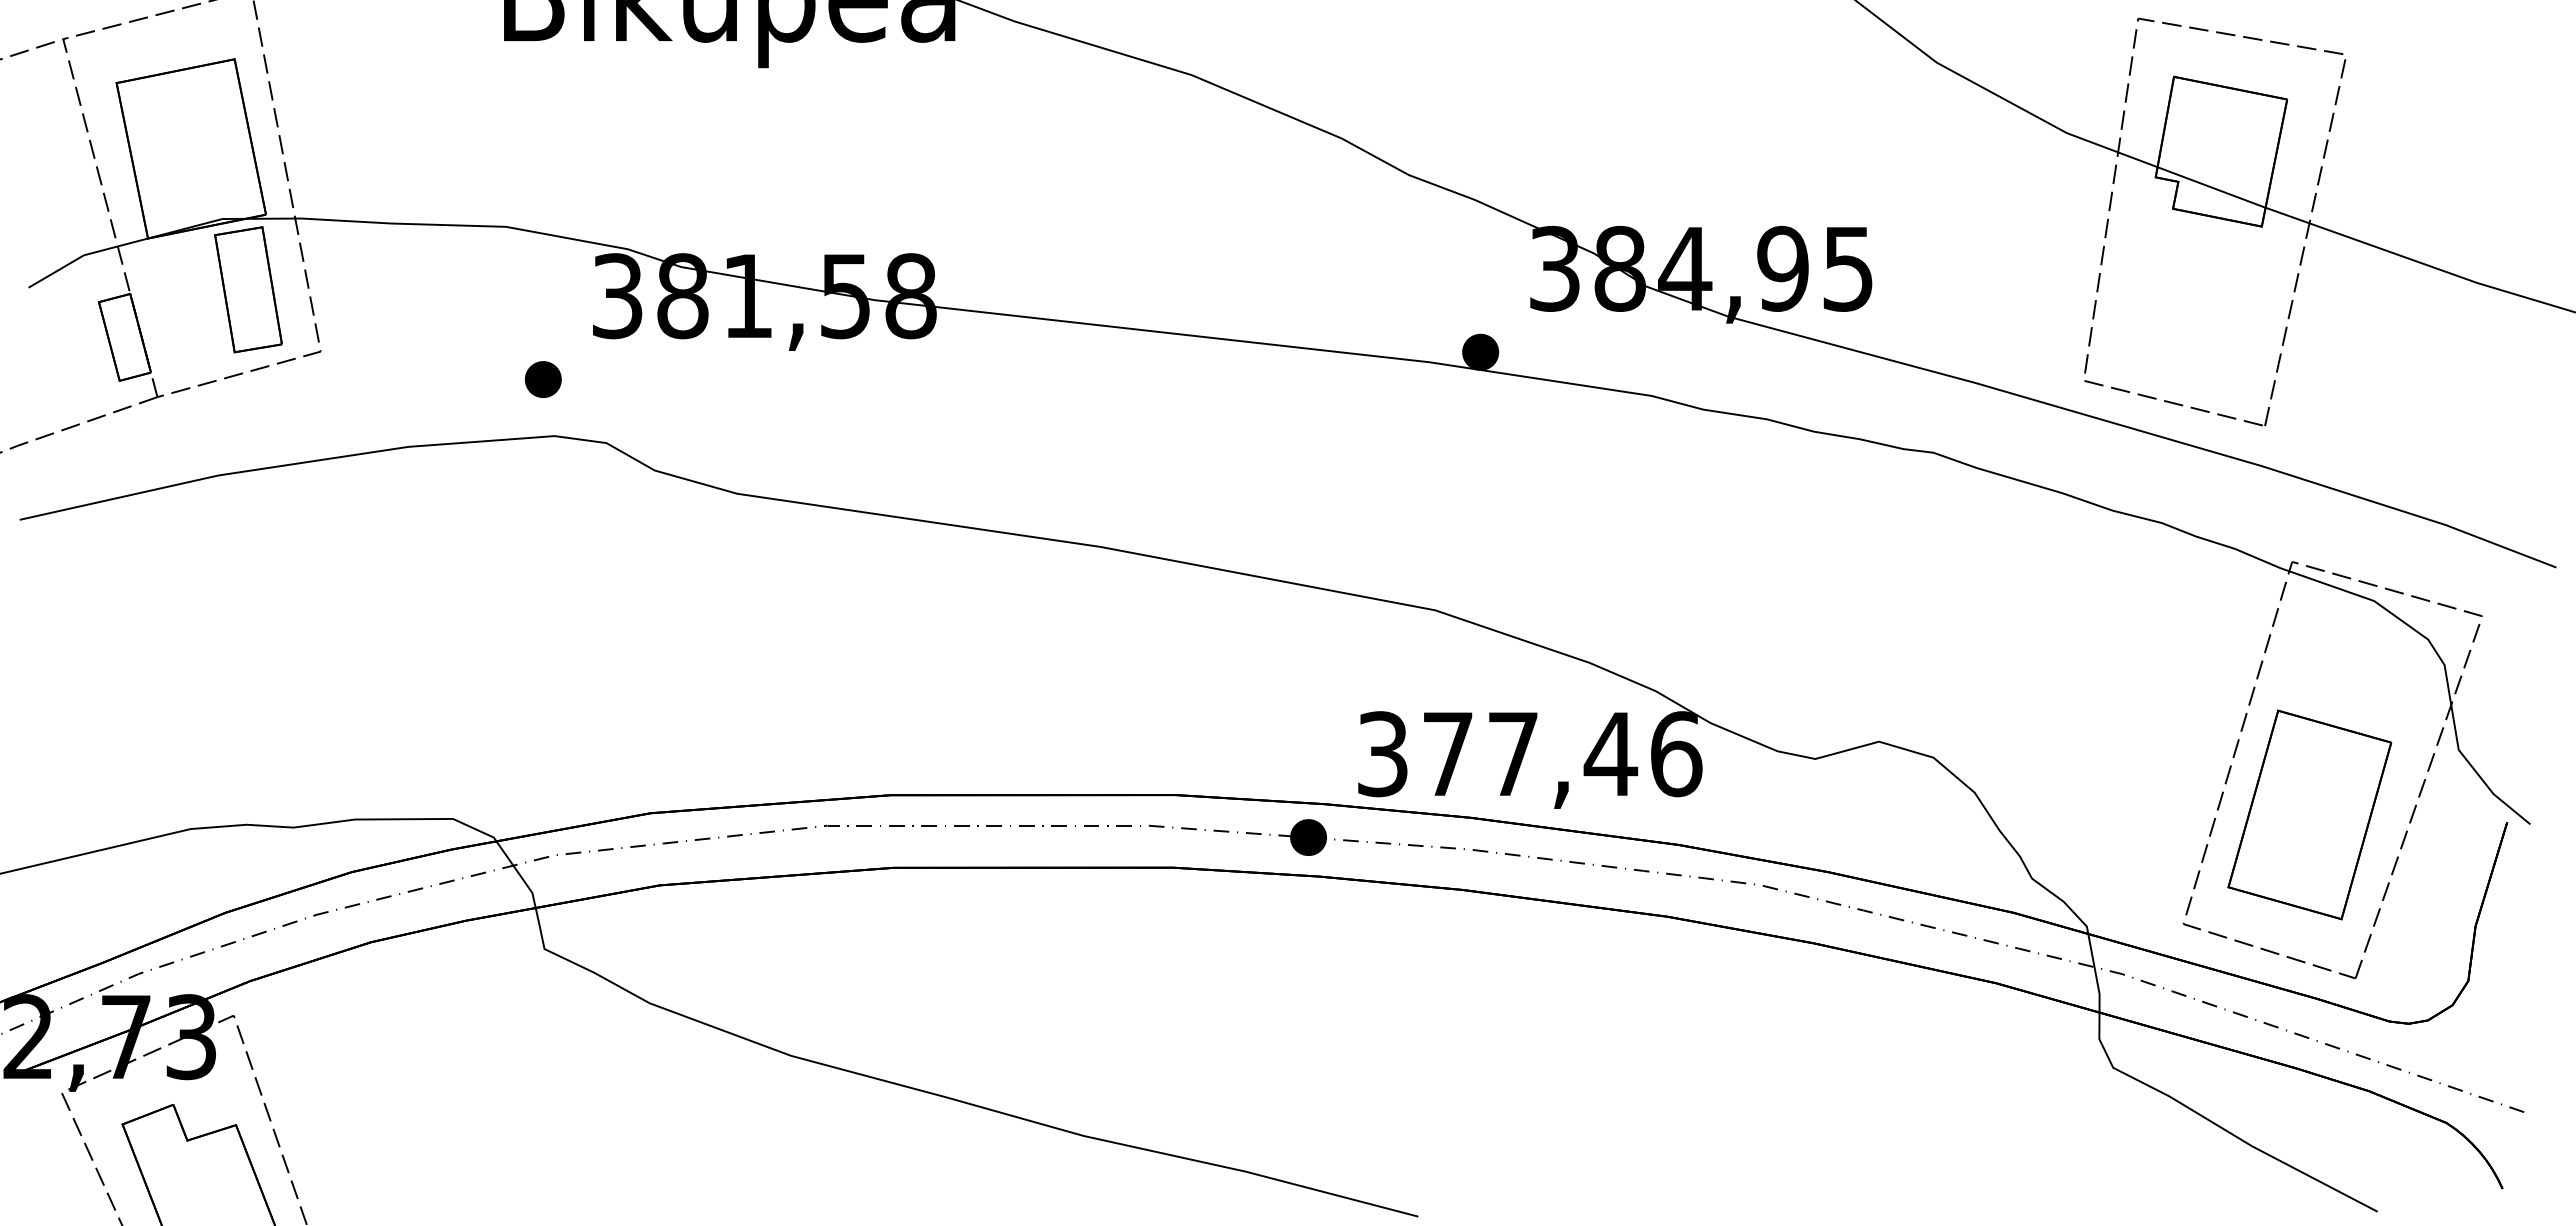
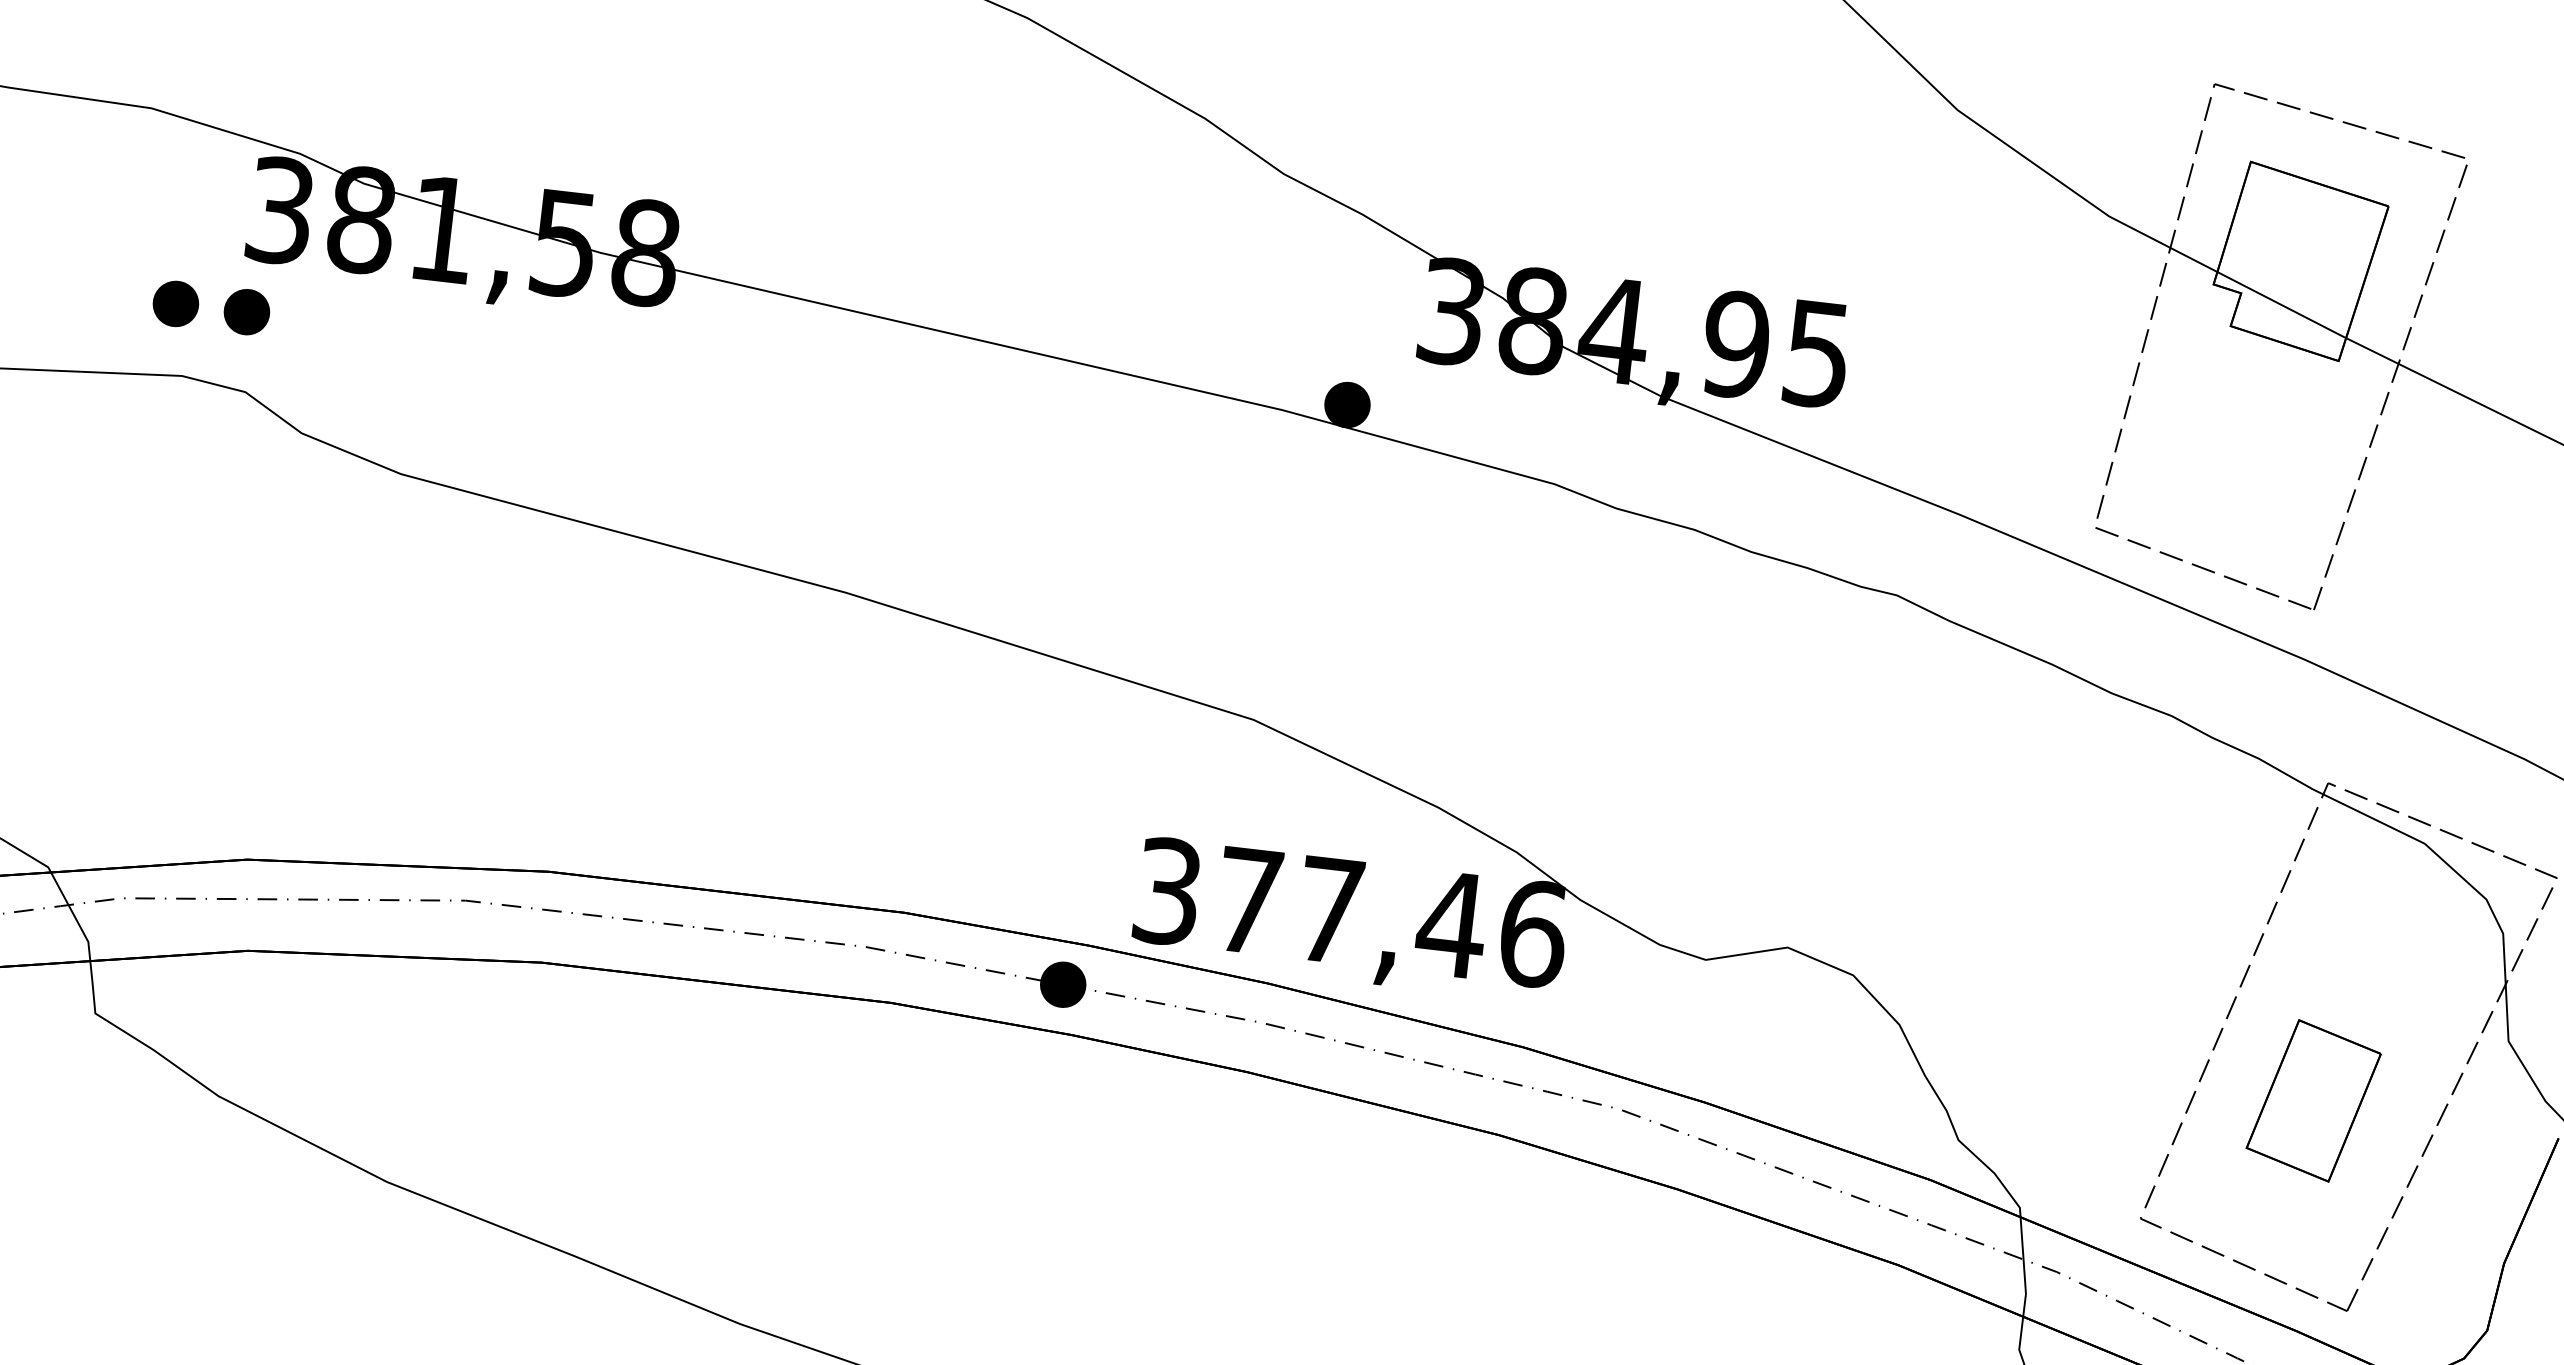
part: (599, 379) -> (245, 311), added
part: (2309, 814) -> (2313, 1100), size x0.6

